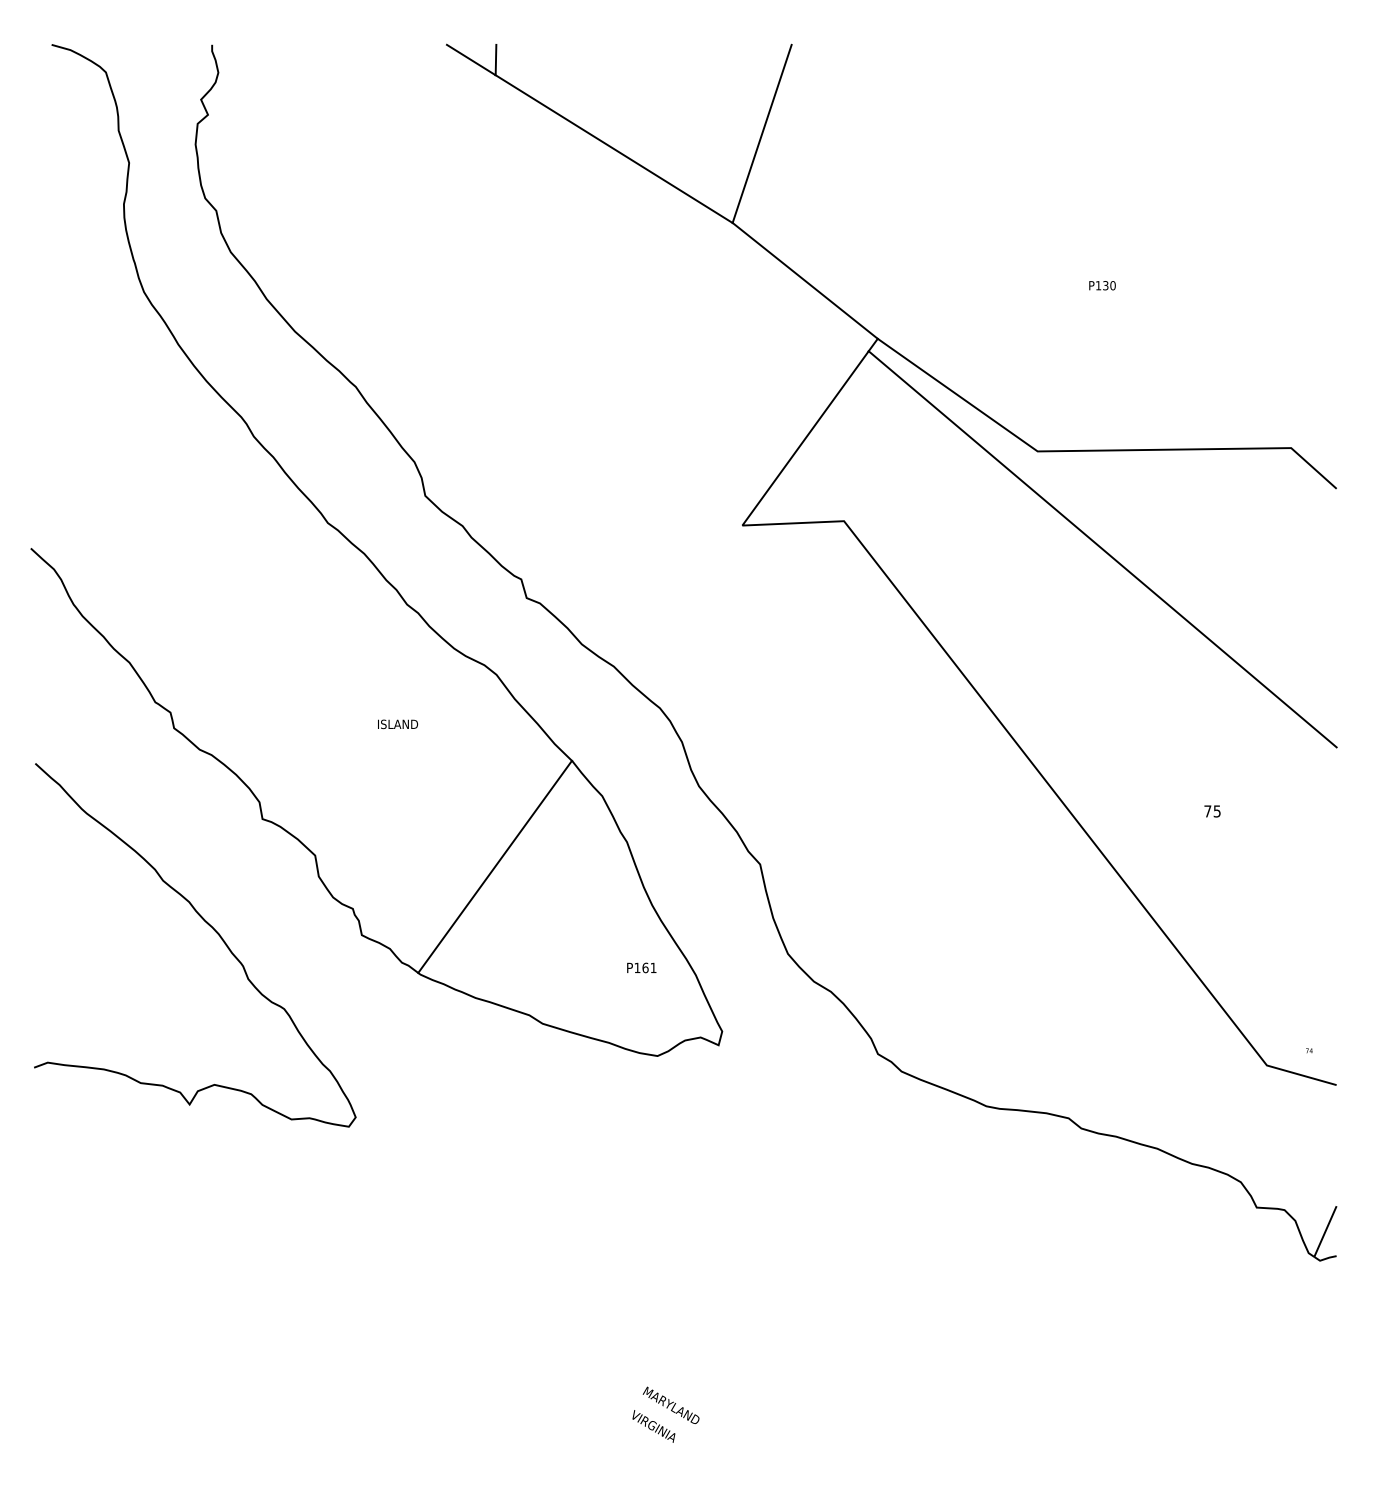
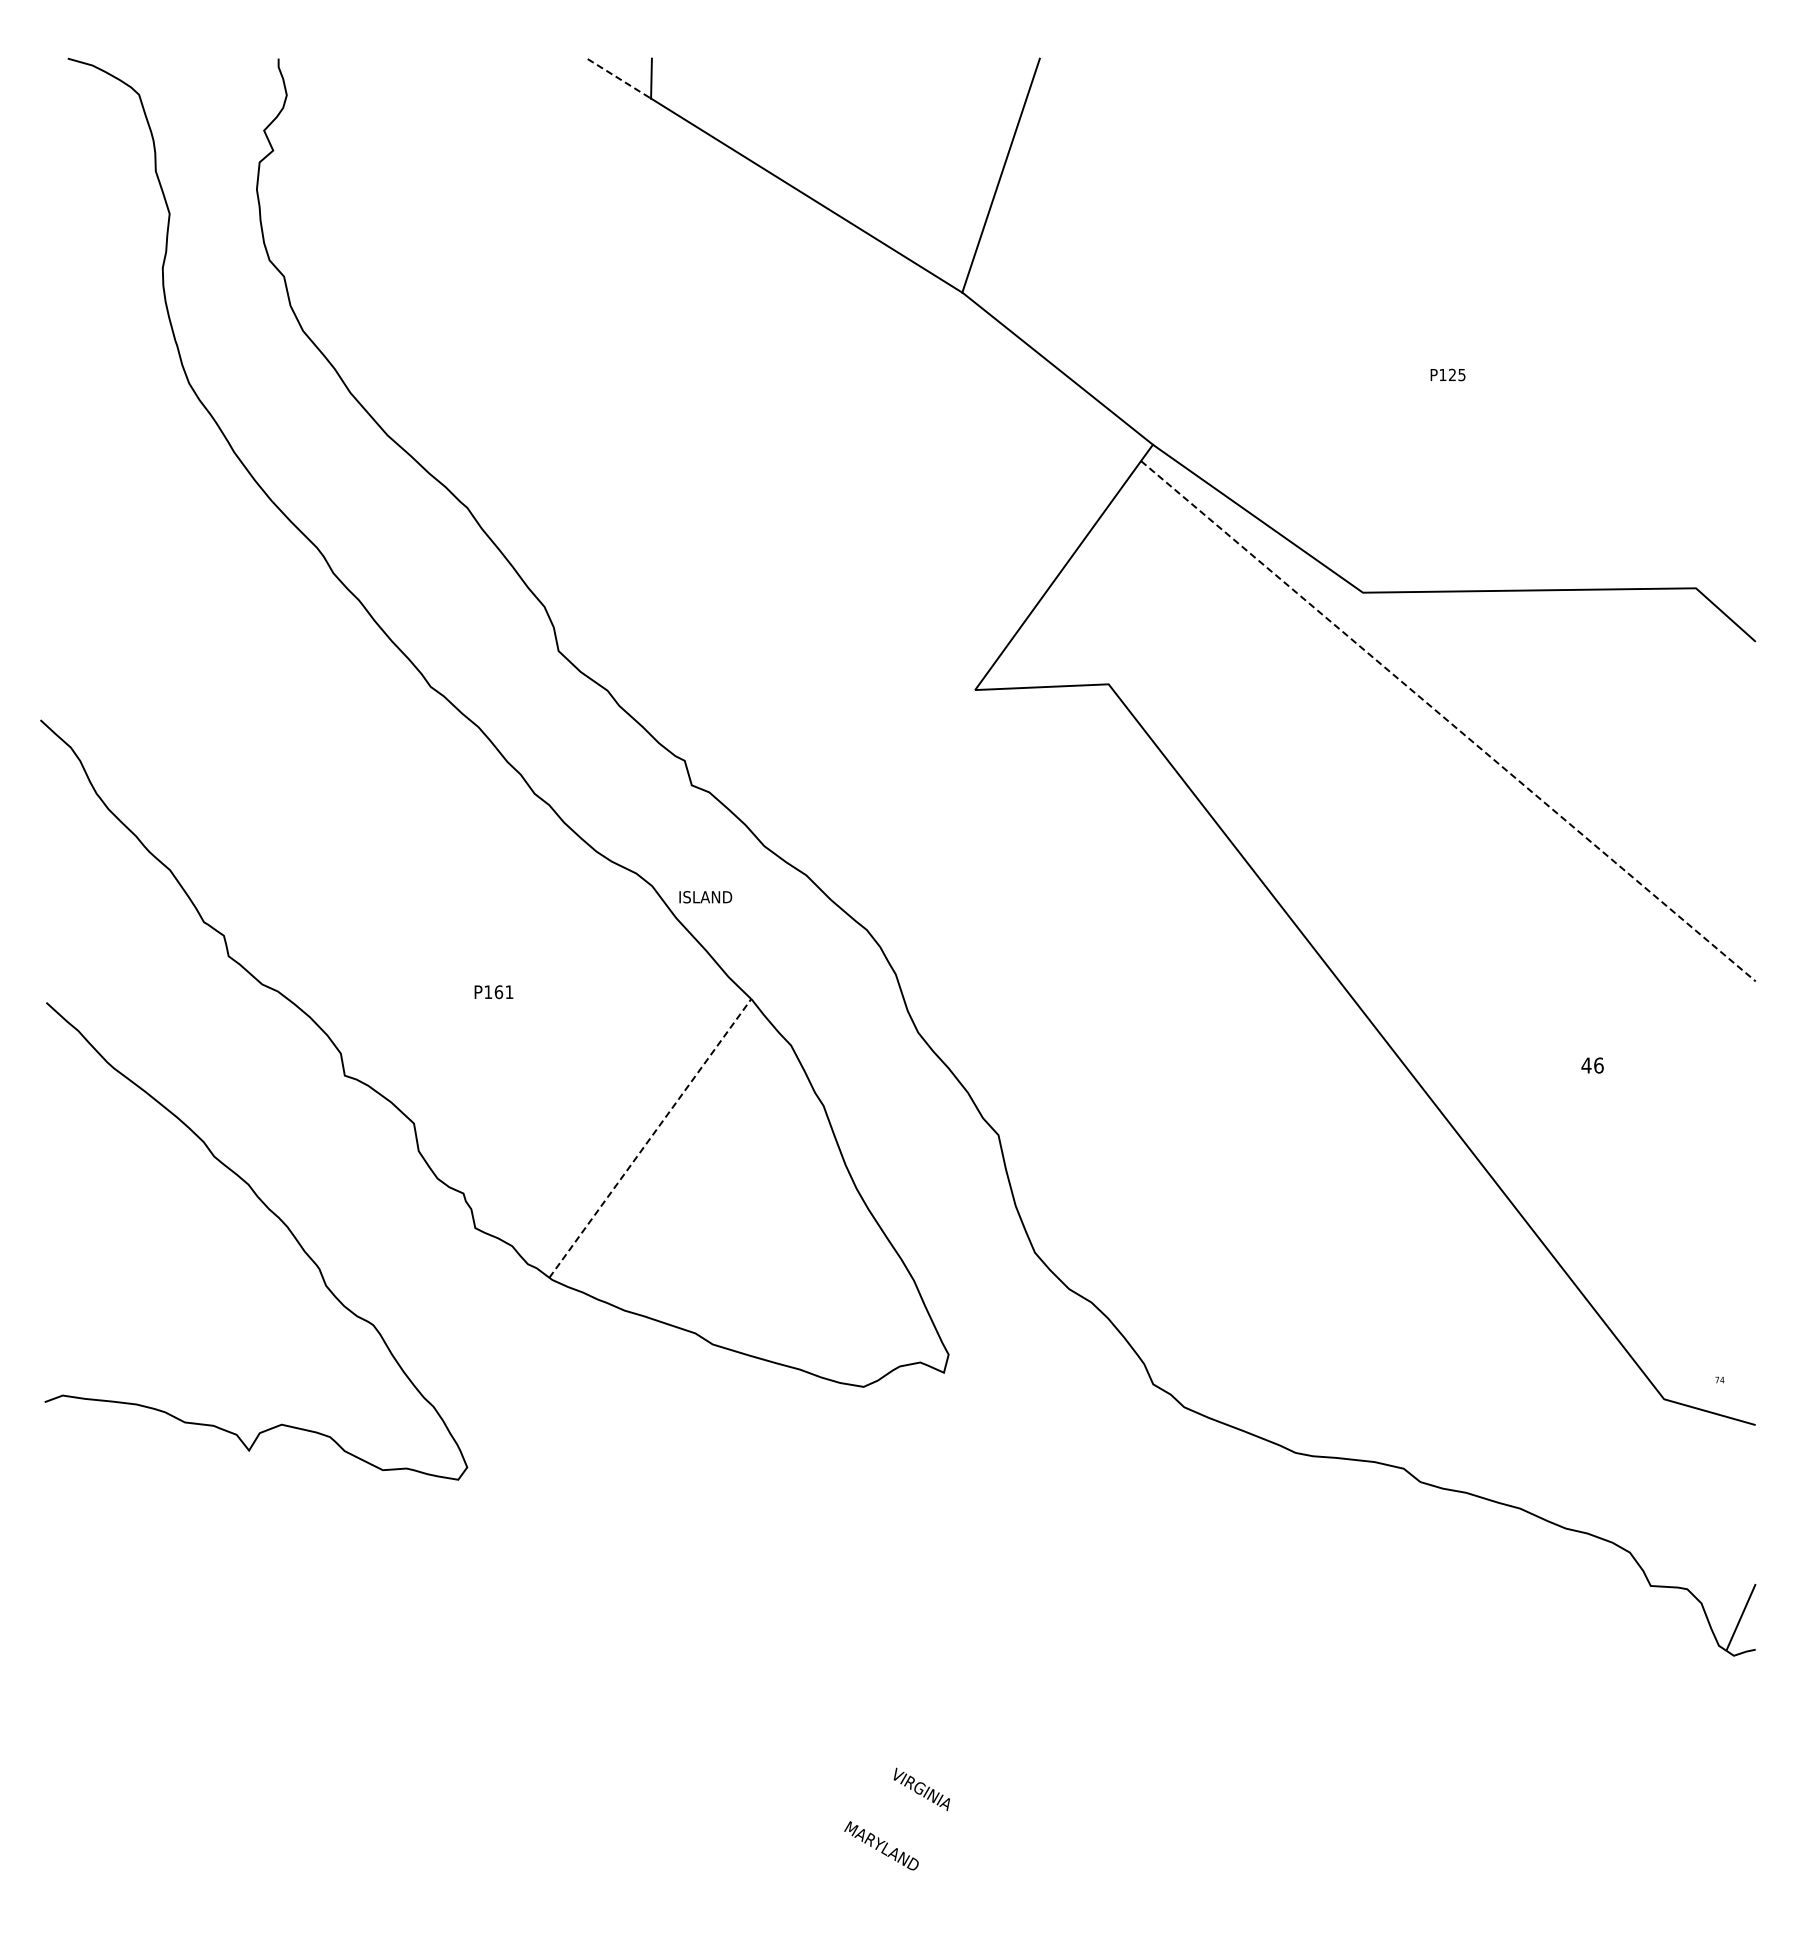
line: (470, 59) -> (618, 78), solid -> dashed
text: (1109, 285) -> (1457, 374), P130 -> P125
line: (1102, 549) -> (1448, 721), solid -> dashed
text: (397, 724) -> (705, 897), moved
text: (1212, 811) -> (1592, 1065), 75 -> 46
line: (495, 866) -> (650, 1138), solid -> dashed
text: (641, 968) -> (493, 992), moved
text: (653, 1426) -> (921, 1789), moved

